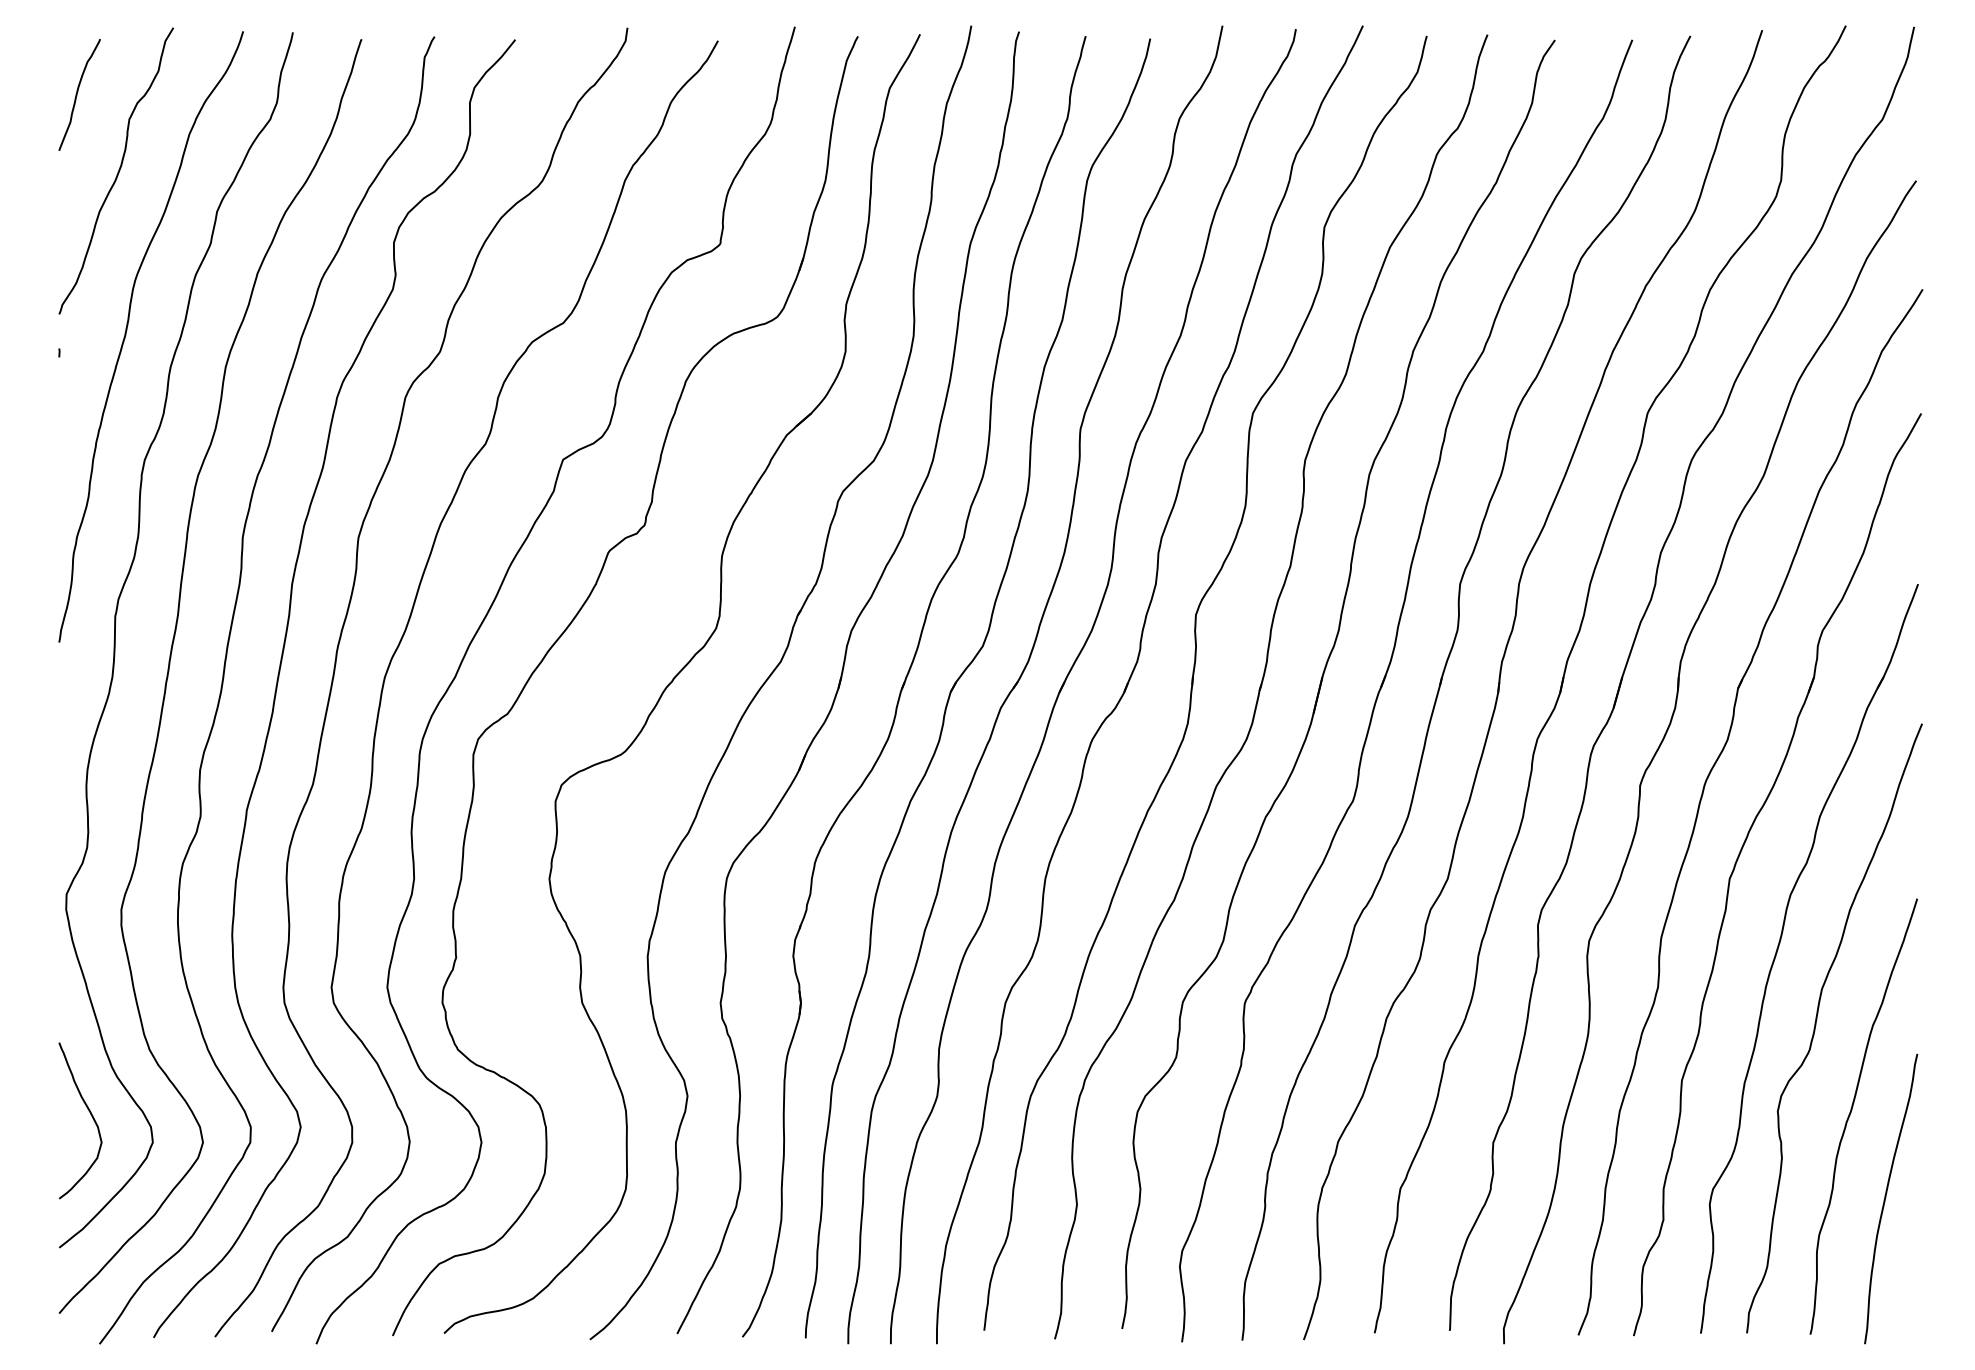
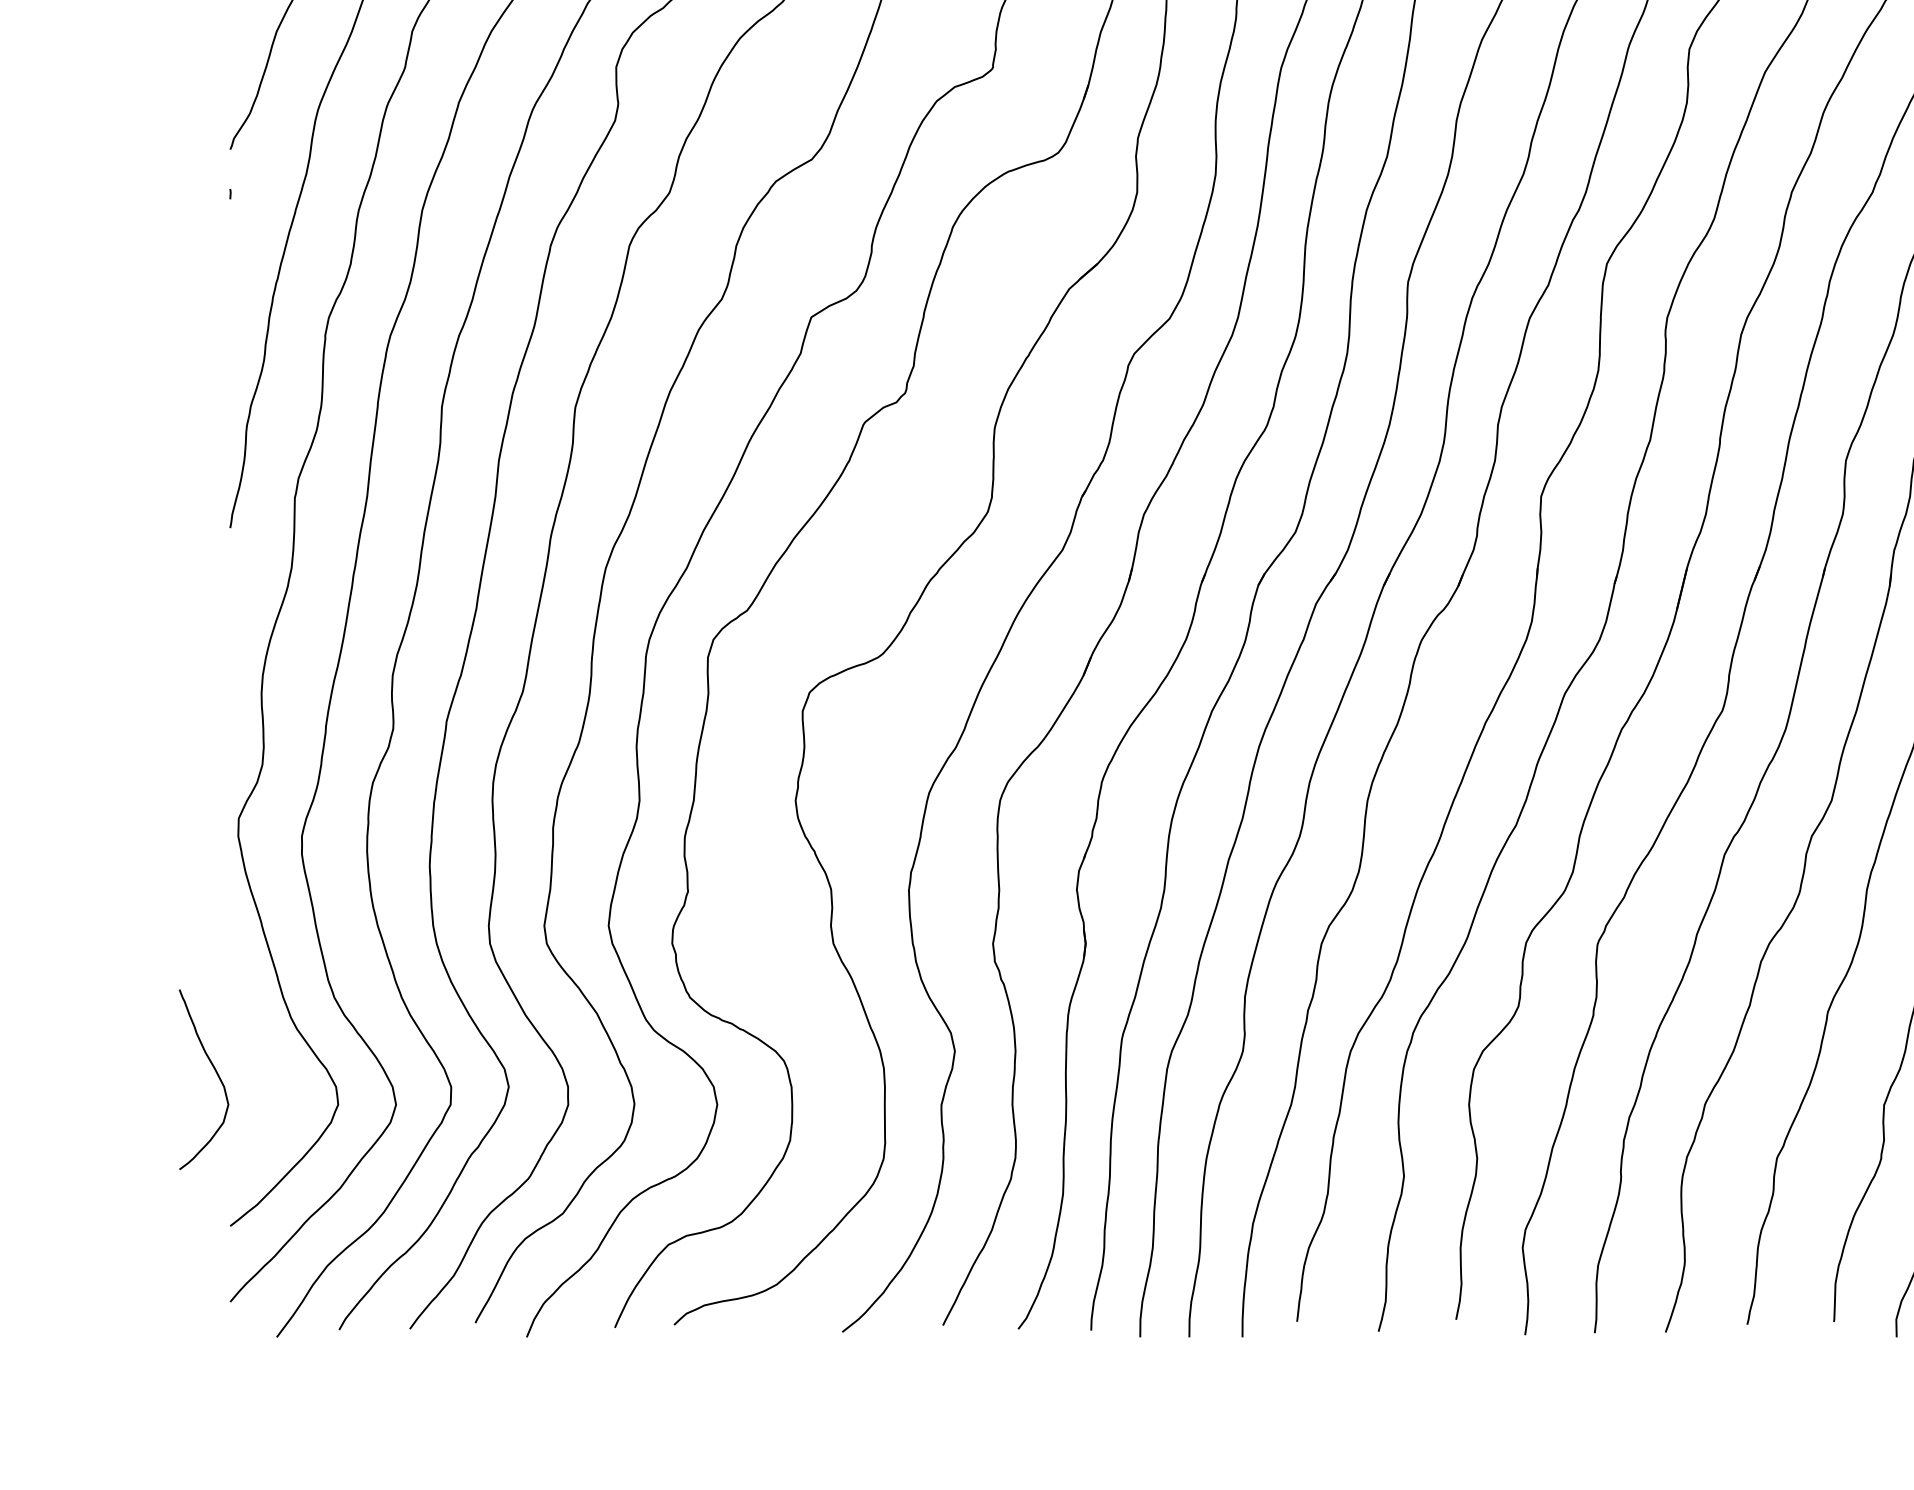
curve: (90, 1114) -> (215, 1072), moved

